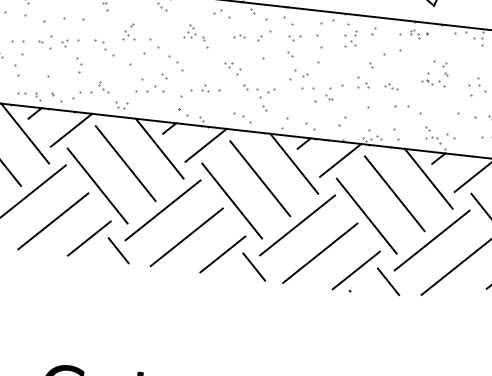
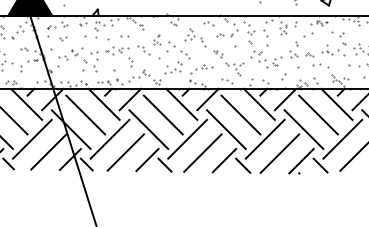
part: (73, 19) -> (124, 36), size x0.62
part: (196, 35) -> (195, 37), size x1.43
part: (434, 72) -> (333, 43), size x1.67

